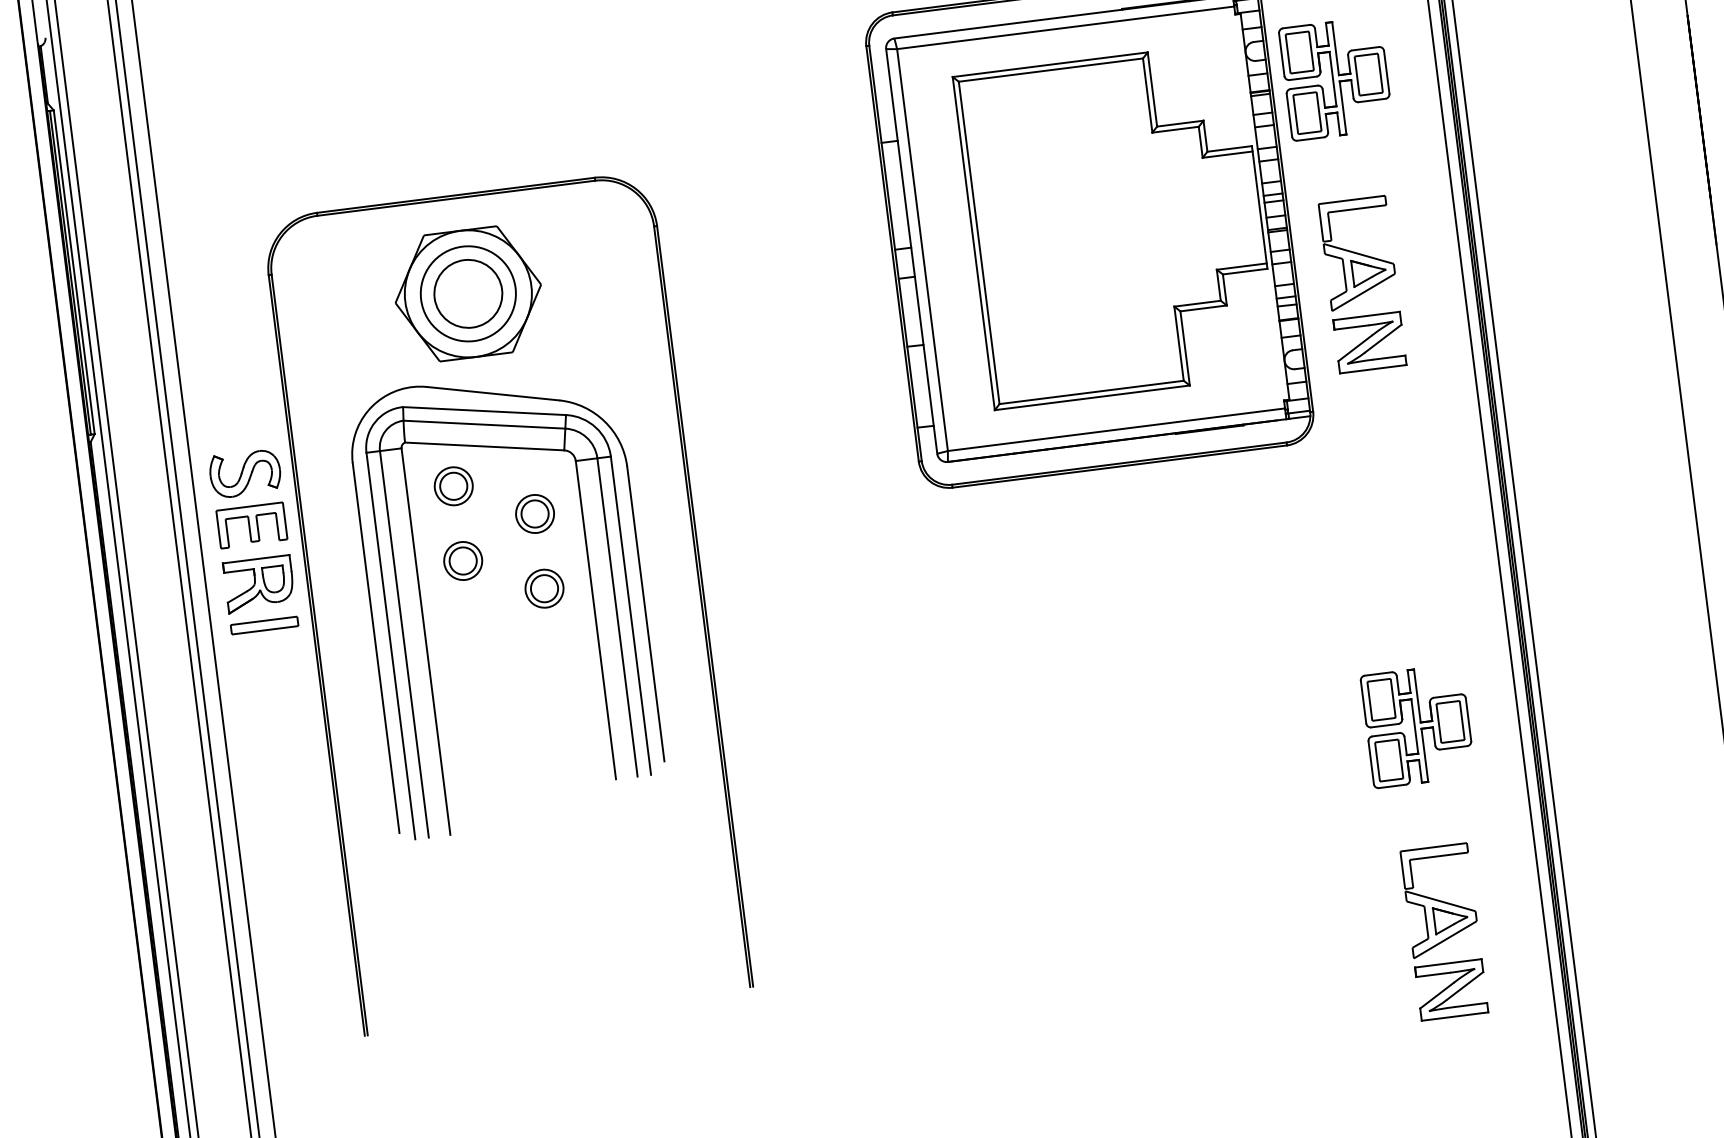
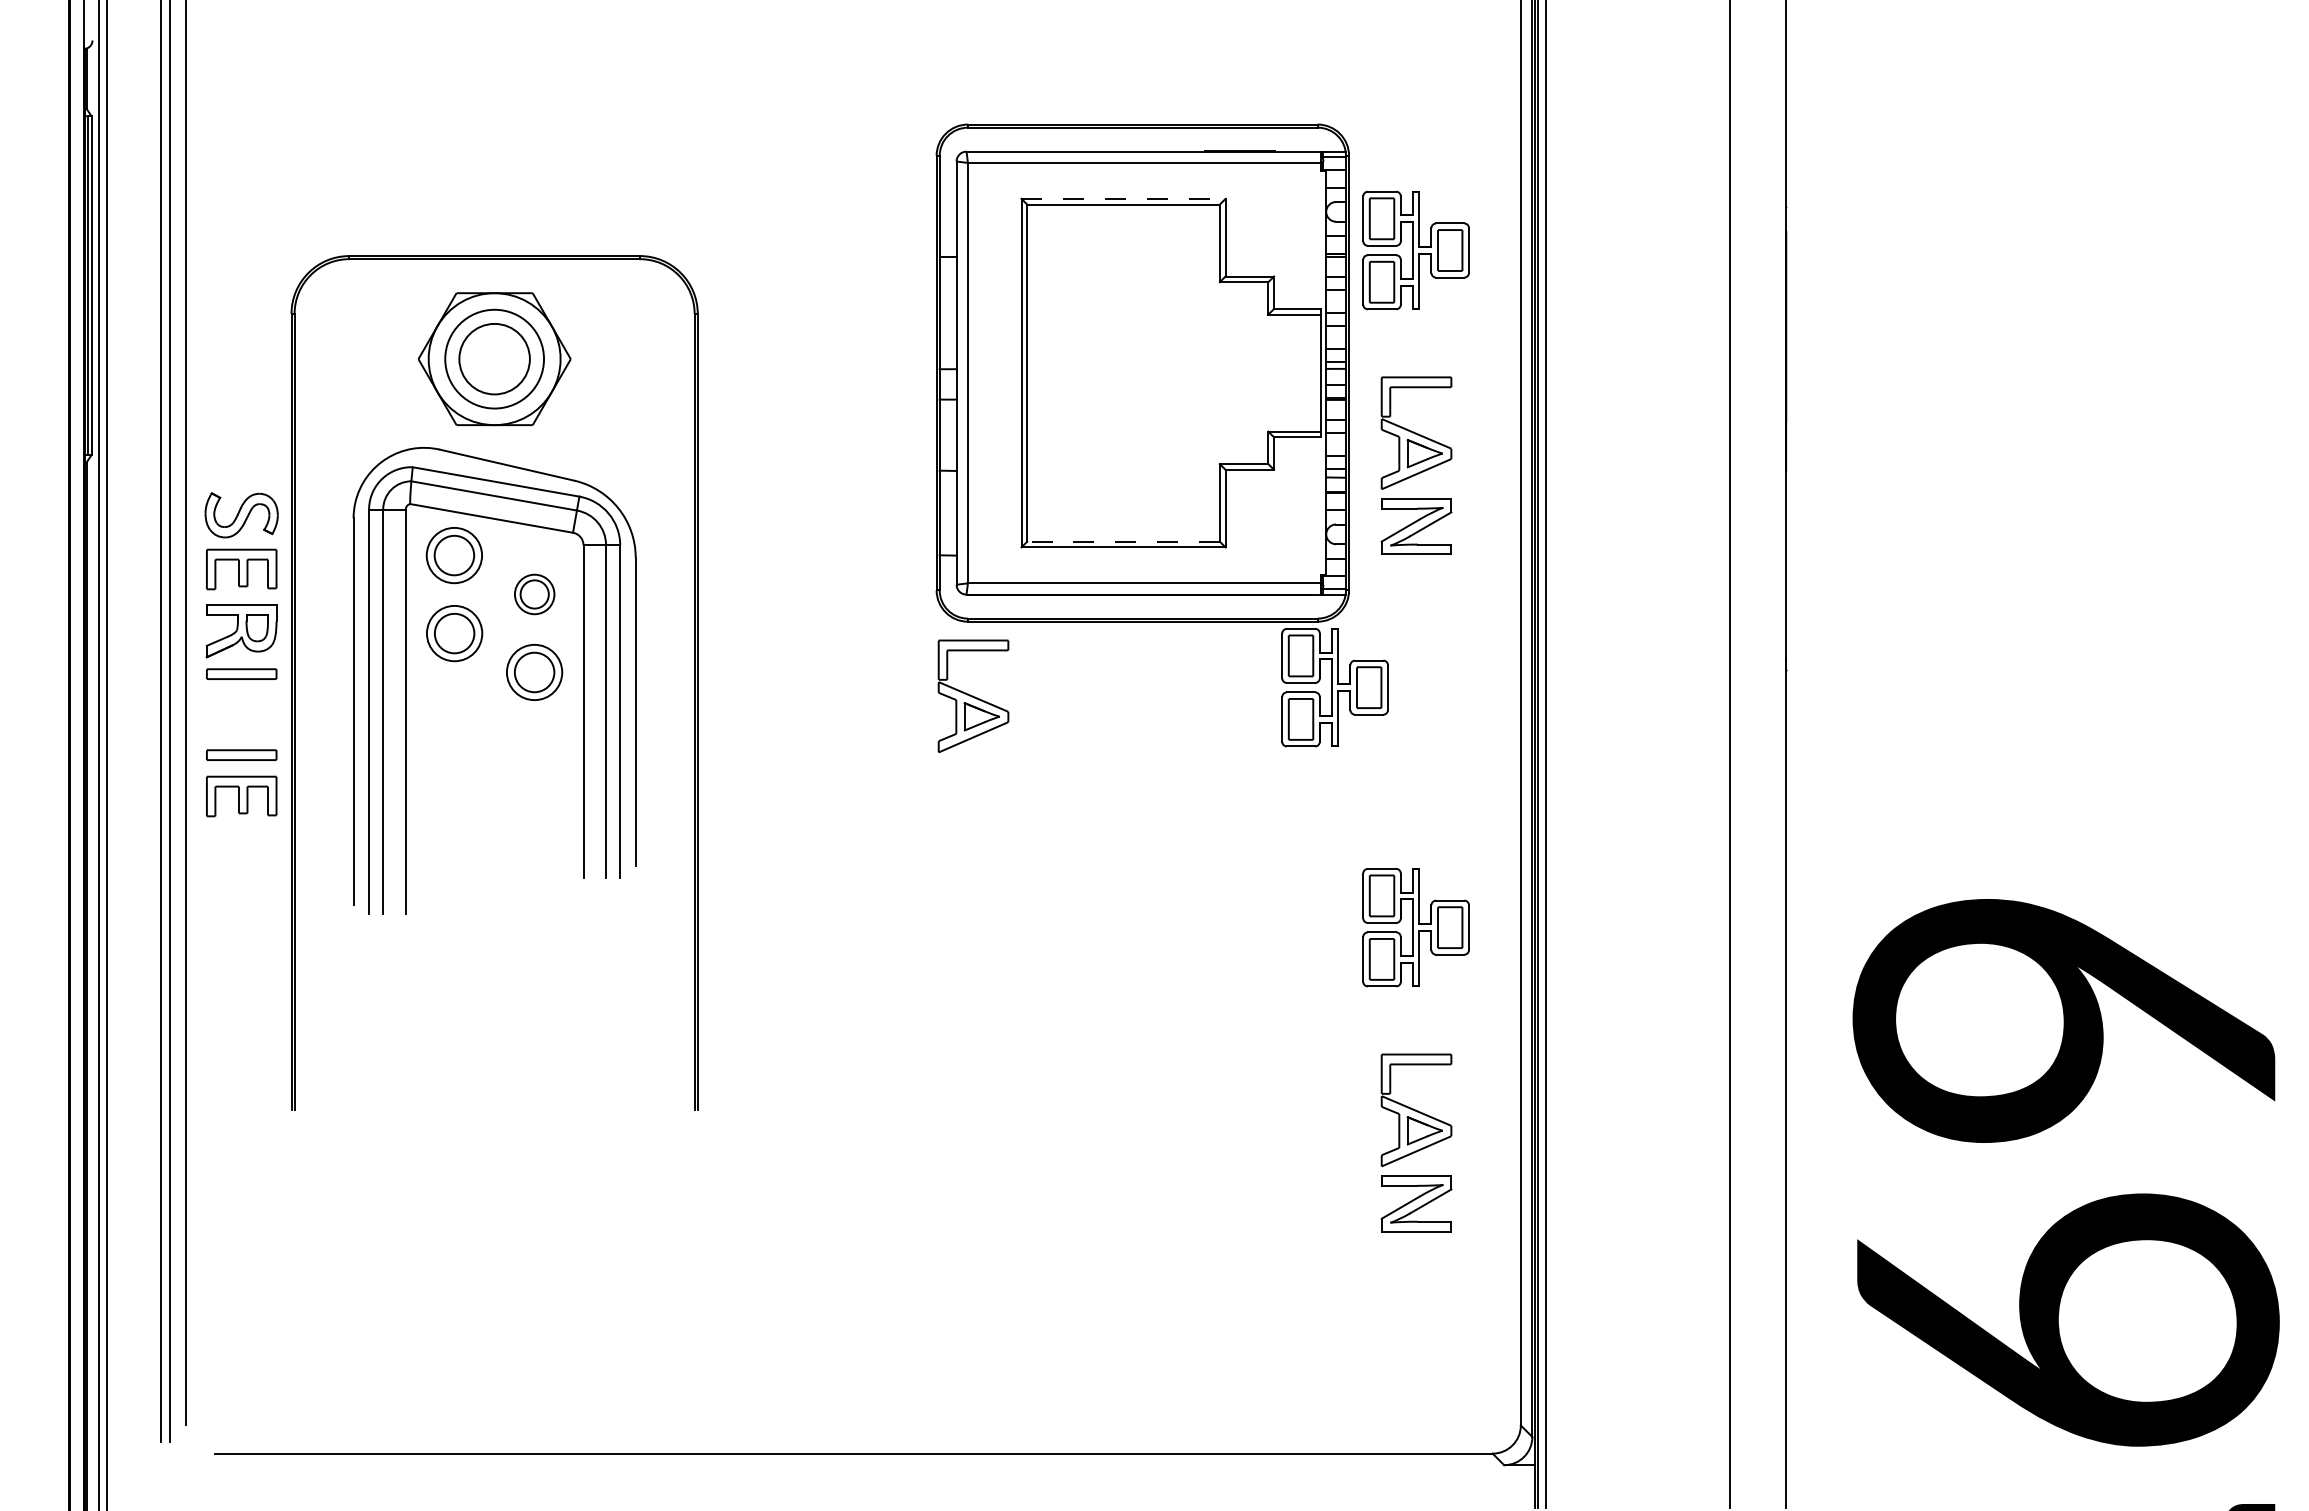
line: (1050, 64) -> (1123, 198), solid -> dashed
line: (1091, 392) -> (1123, 541), solid -> dashed
part: (453, 485) -> (454, 554), size x1.4
part: (1310, 506) -> (1334, 687), added
part: (966, 558) -> (973, 696), added
part: (463, 560) -> (454, 633), size x1.4
part: (544, 588) -> (534, 672), size x1.4
part: (274, 702) -> (241, 754), added
part: (279, 742) -> (241, 796), added

